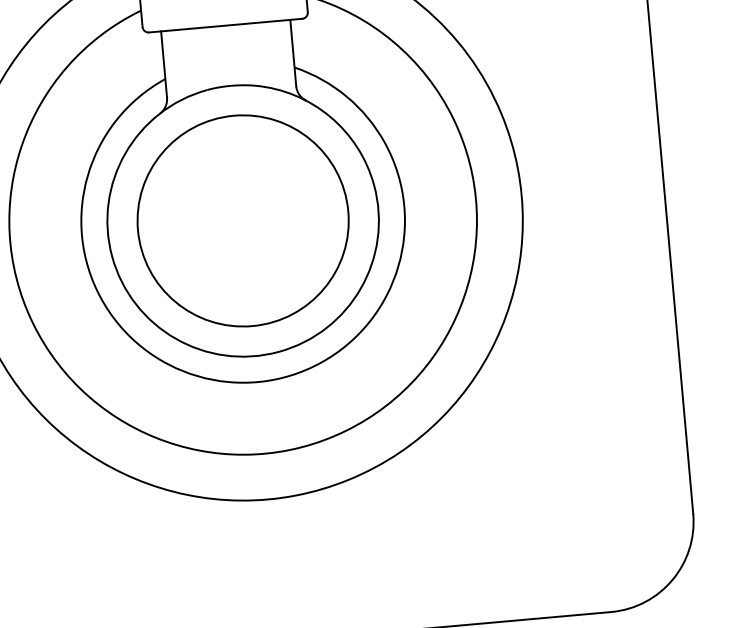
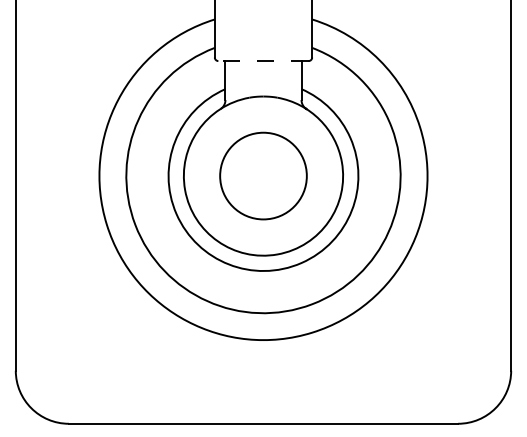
line: (225, 26) -> (263, 61), solid -> dashed
circle: (243, 221) -> (263, 176), size x0.7

